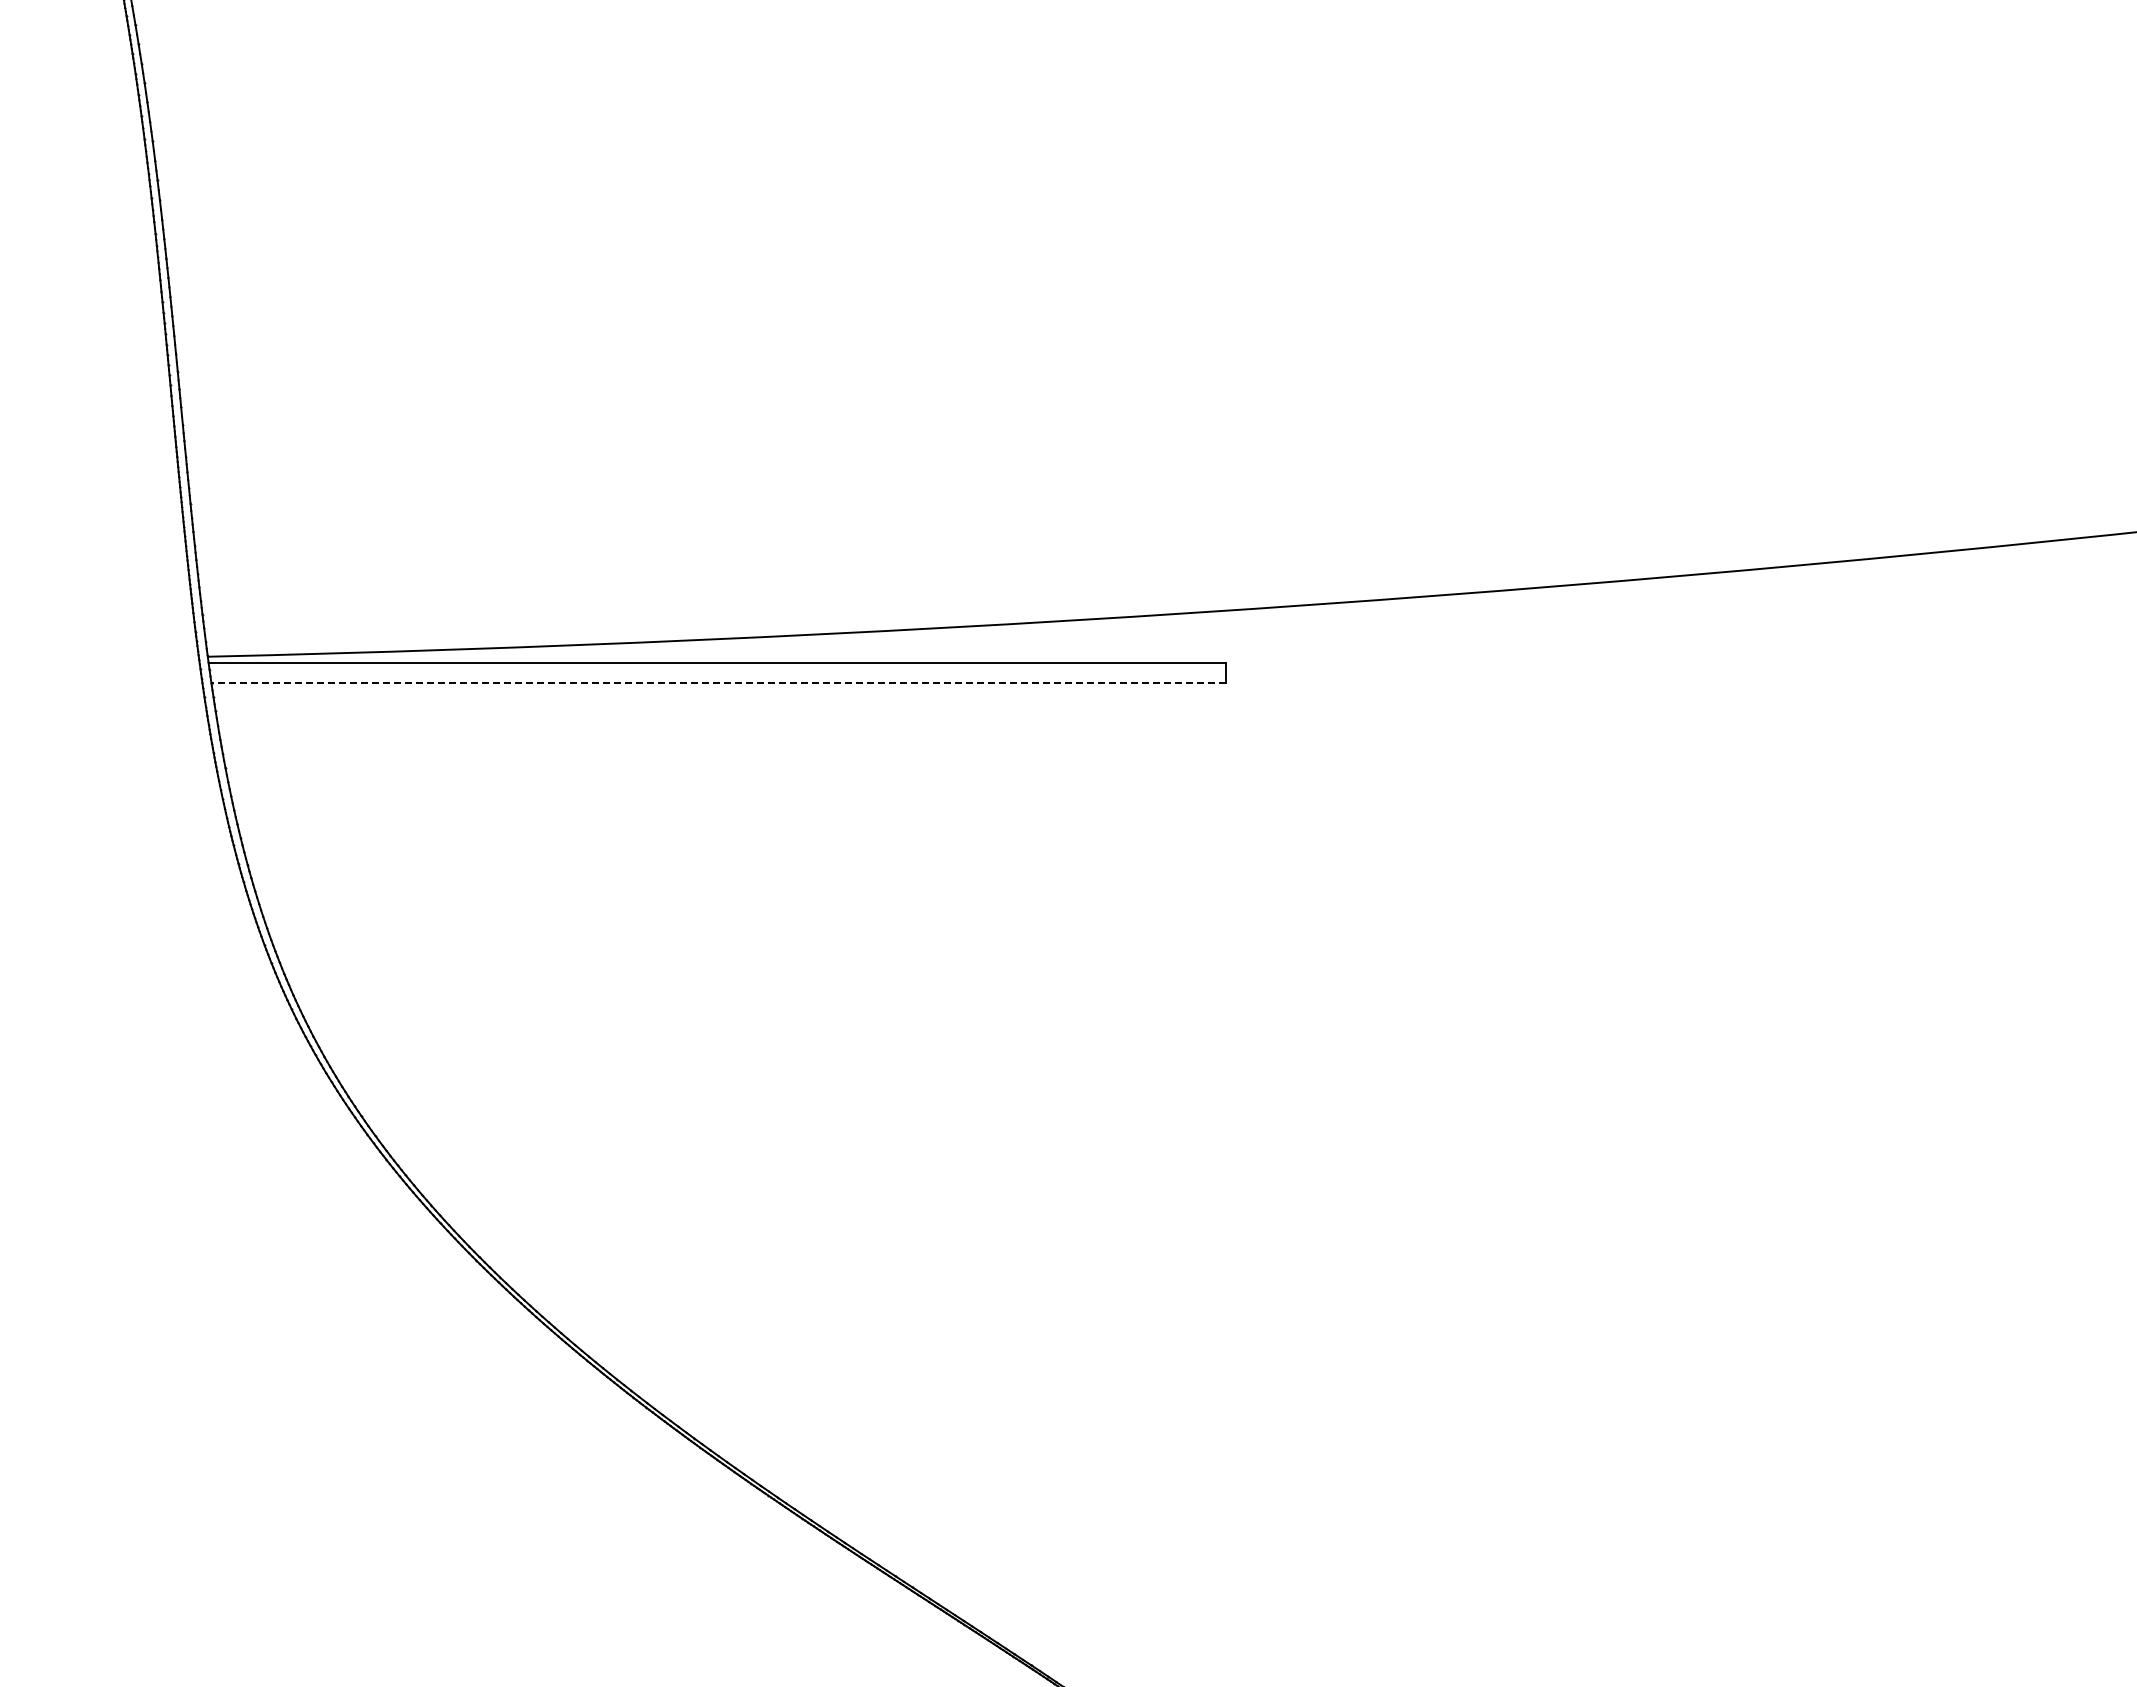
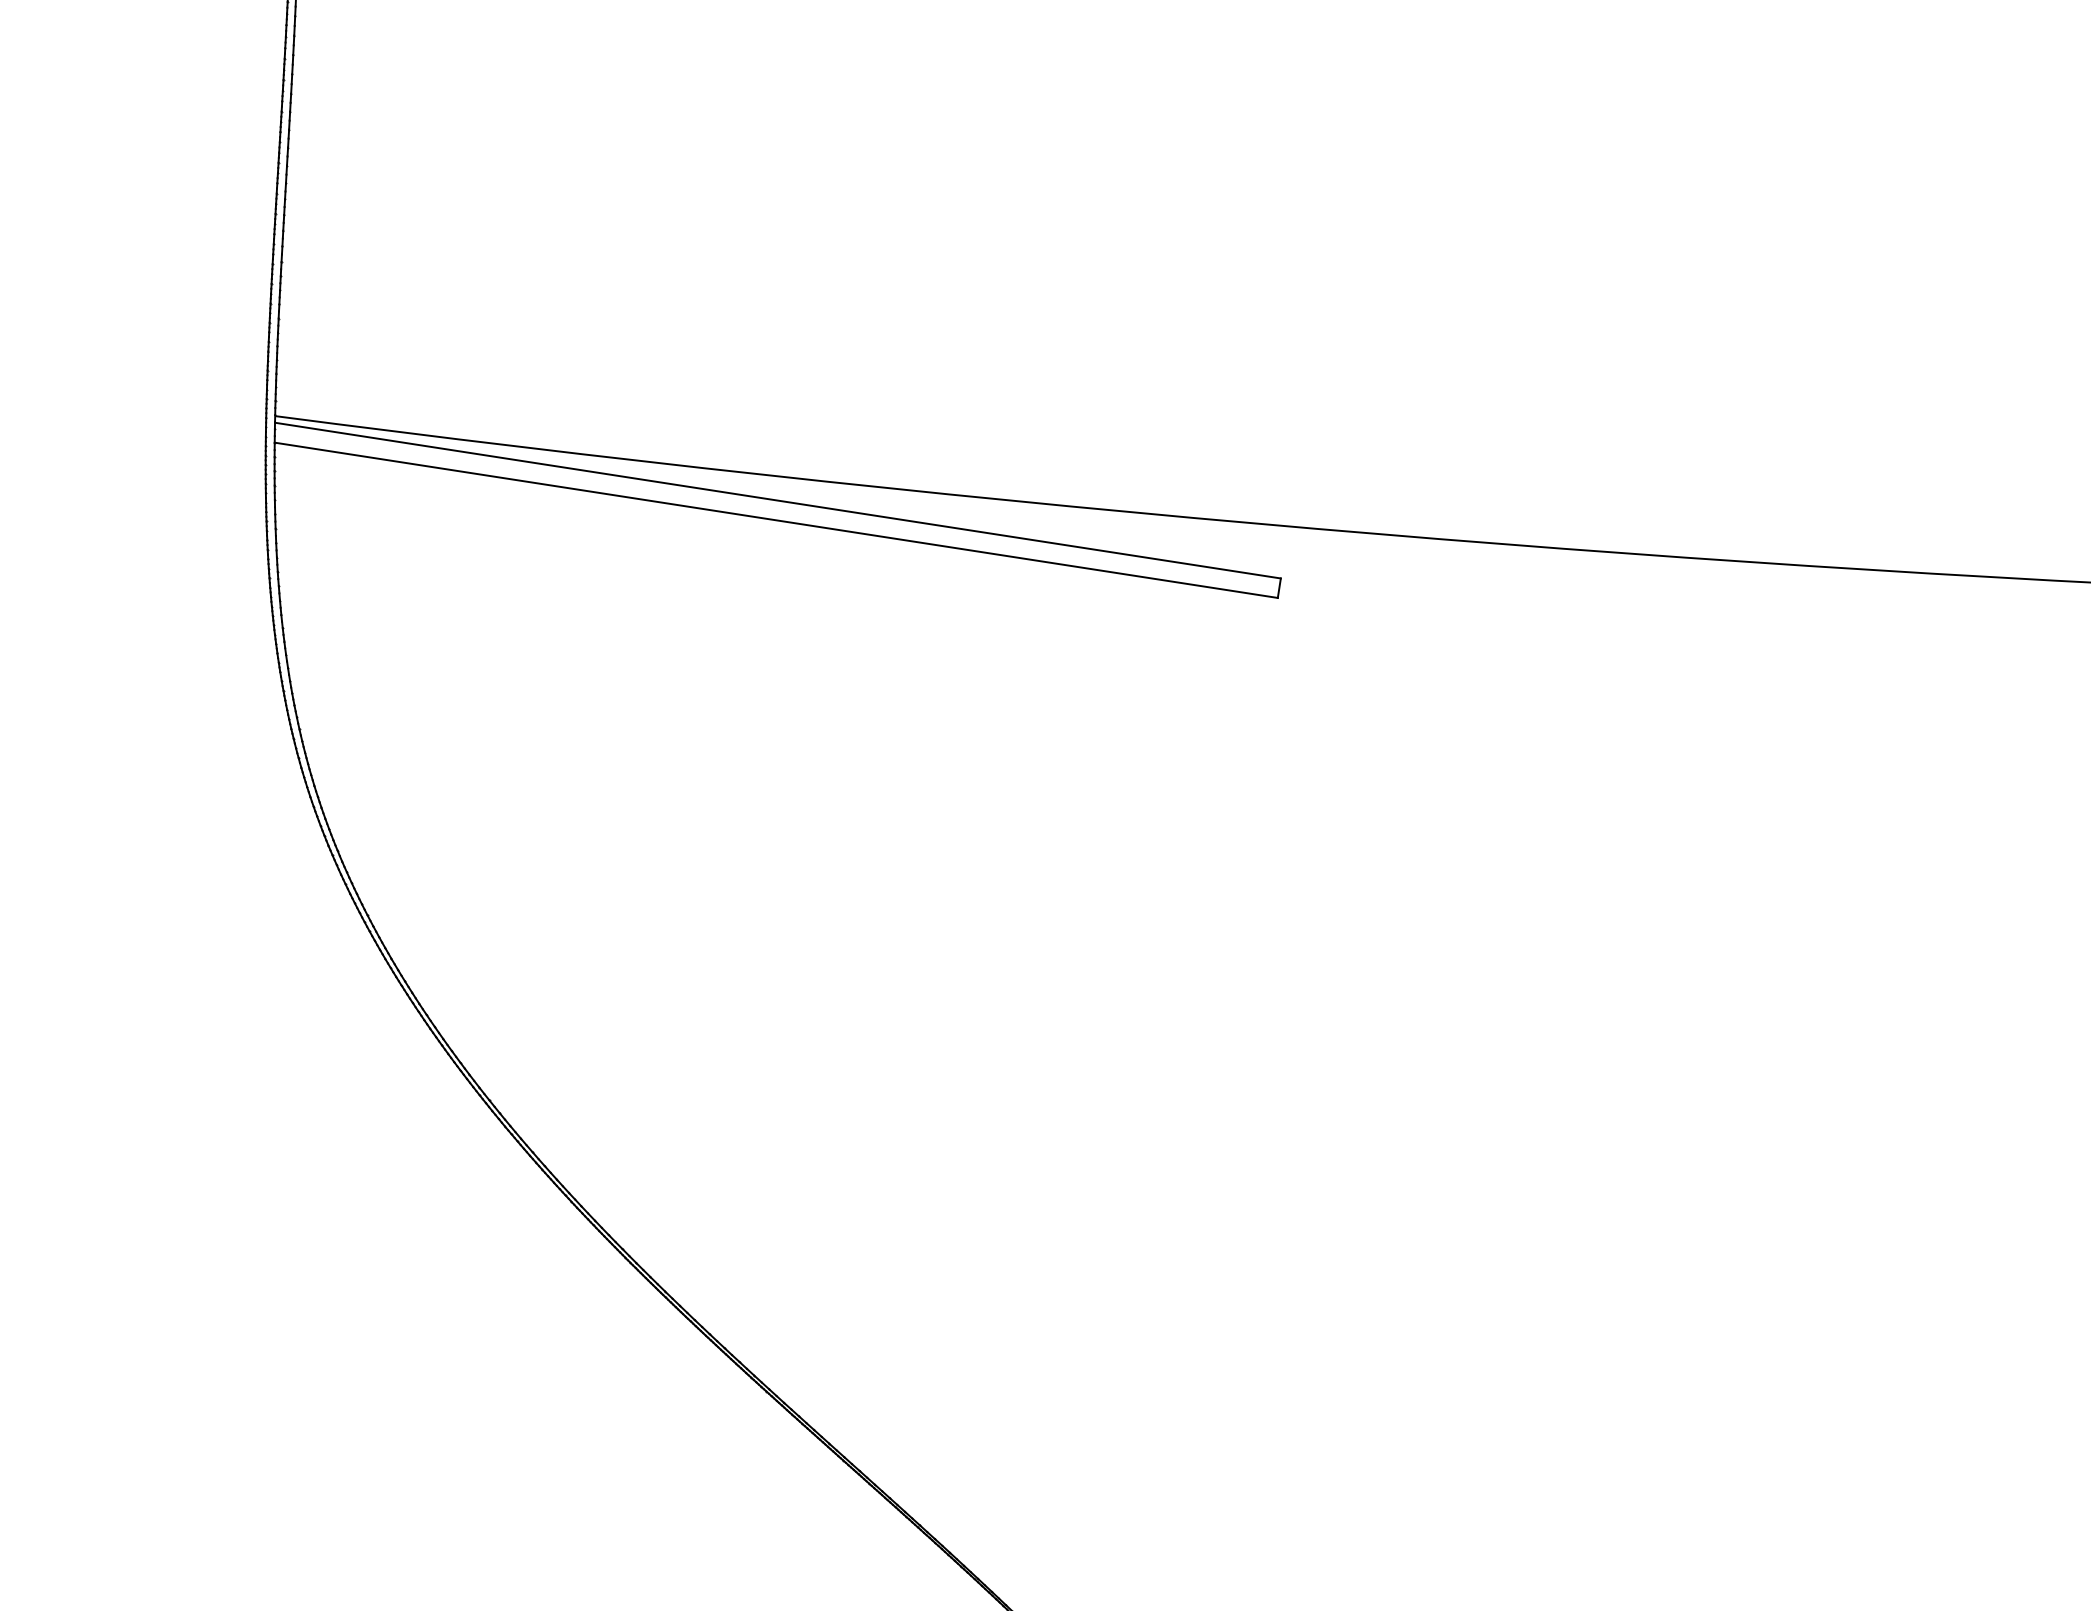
line: (718, 683) -> (775, 520), dashed -> solid

